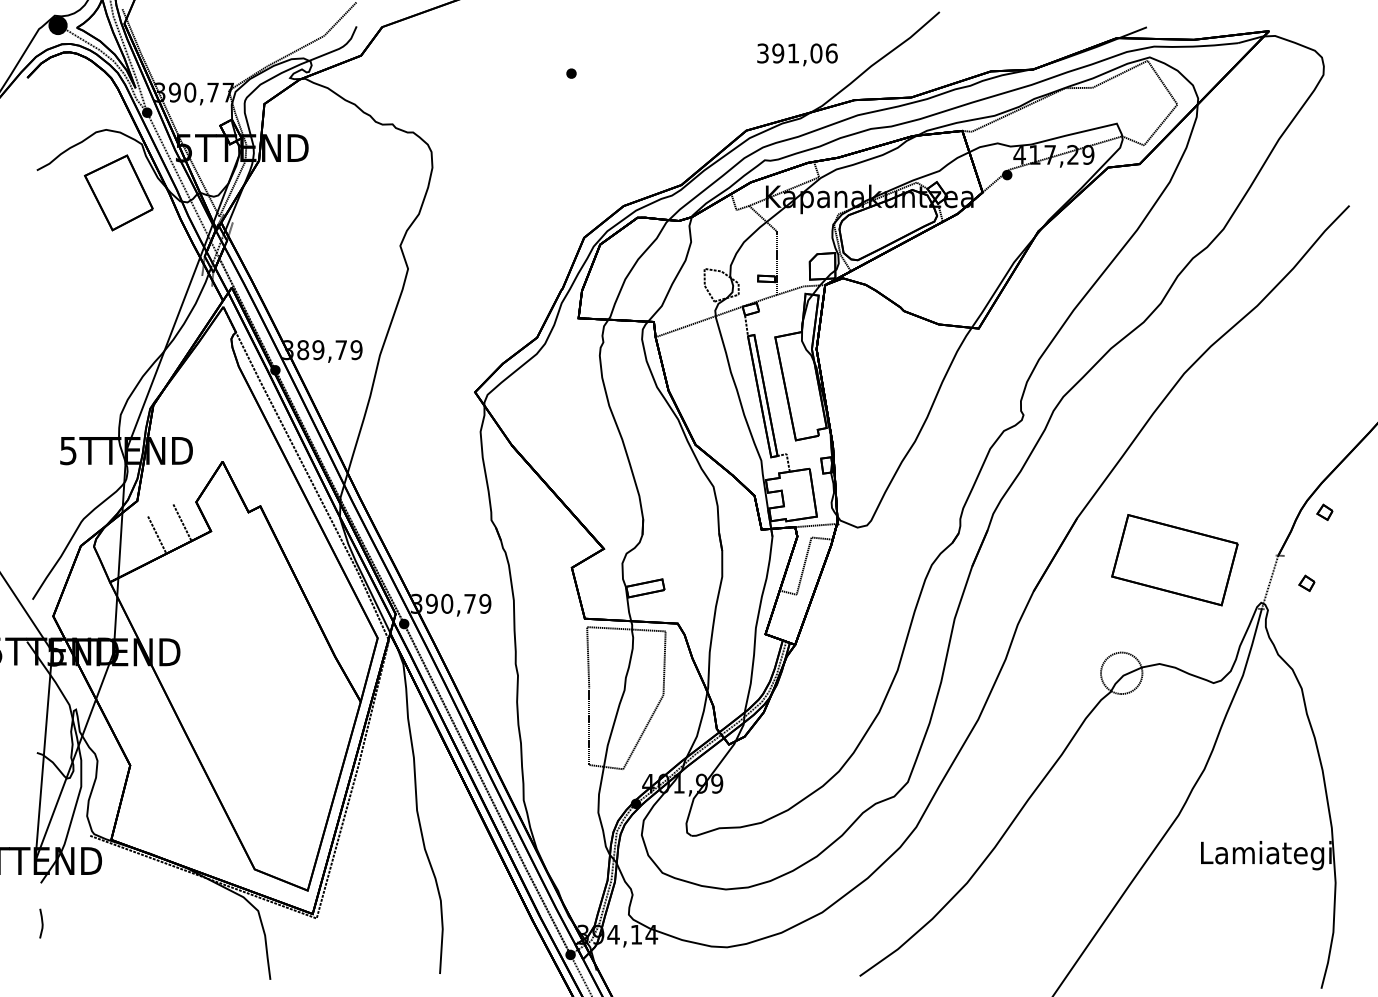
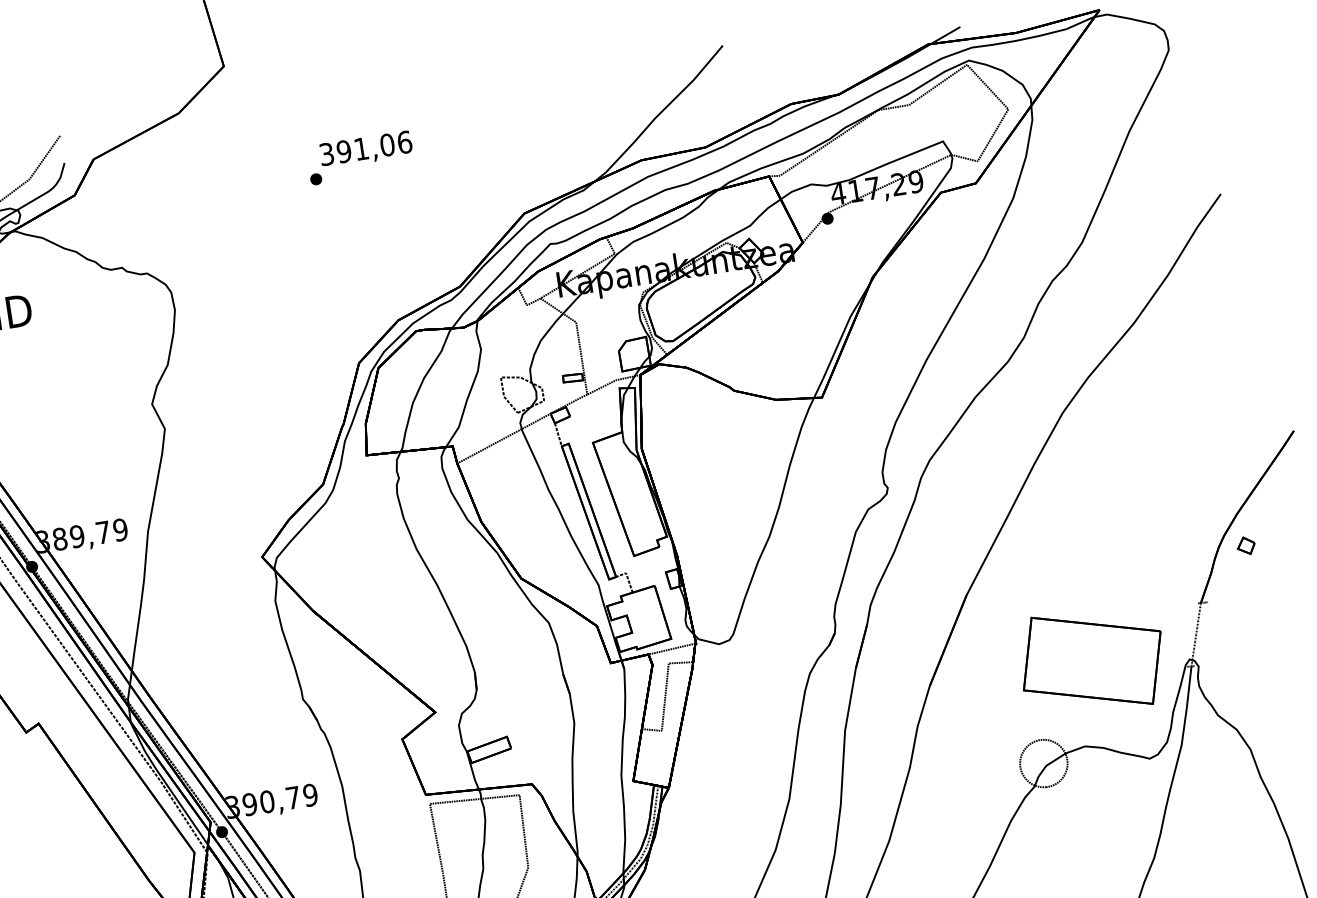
text: (797, 54) -> (366, 149), moved
part: (1174, 560) -> (1091, 661), moved
part: (1306, 582) -> (1237, 628), removed

